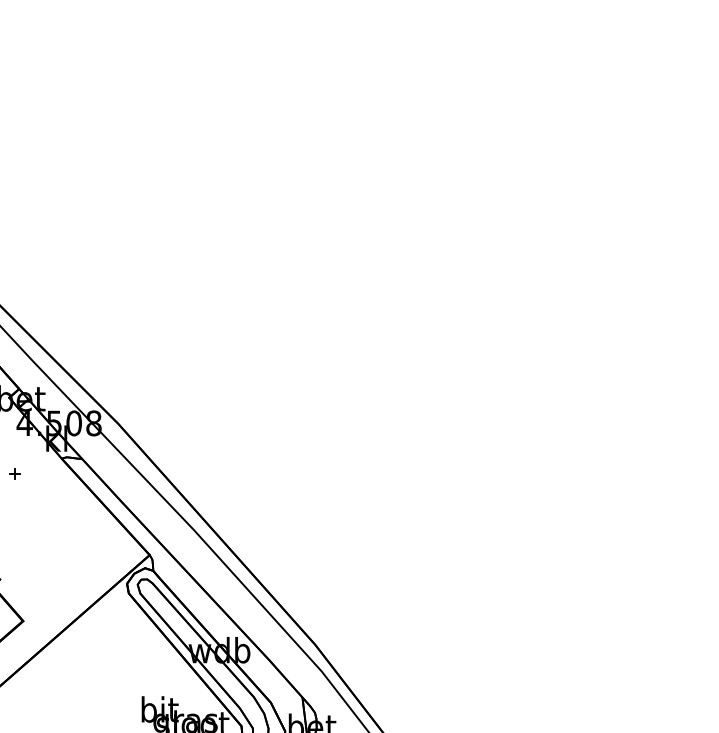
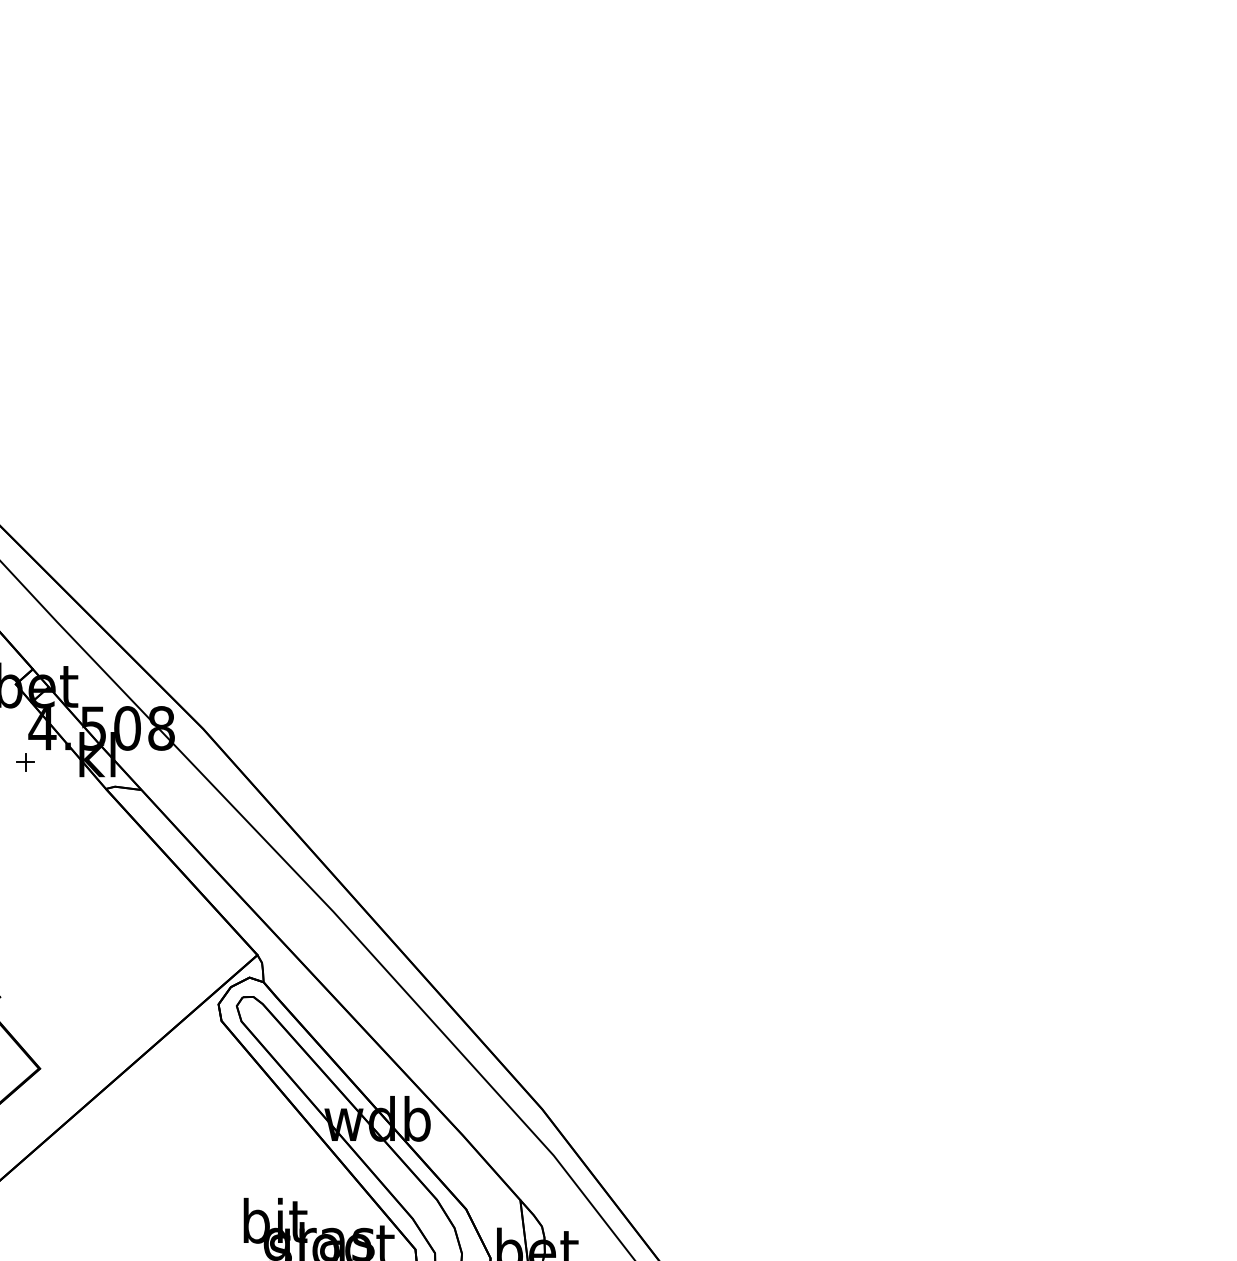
part: (14, 473) -> (24, 761), moved

